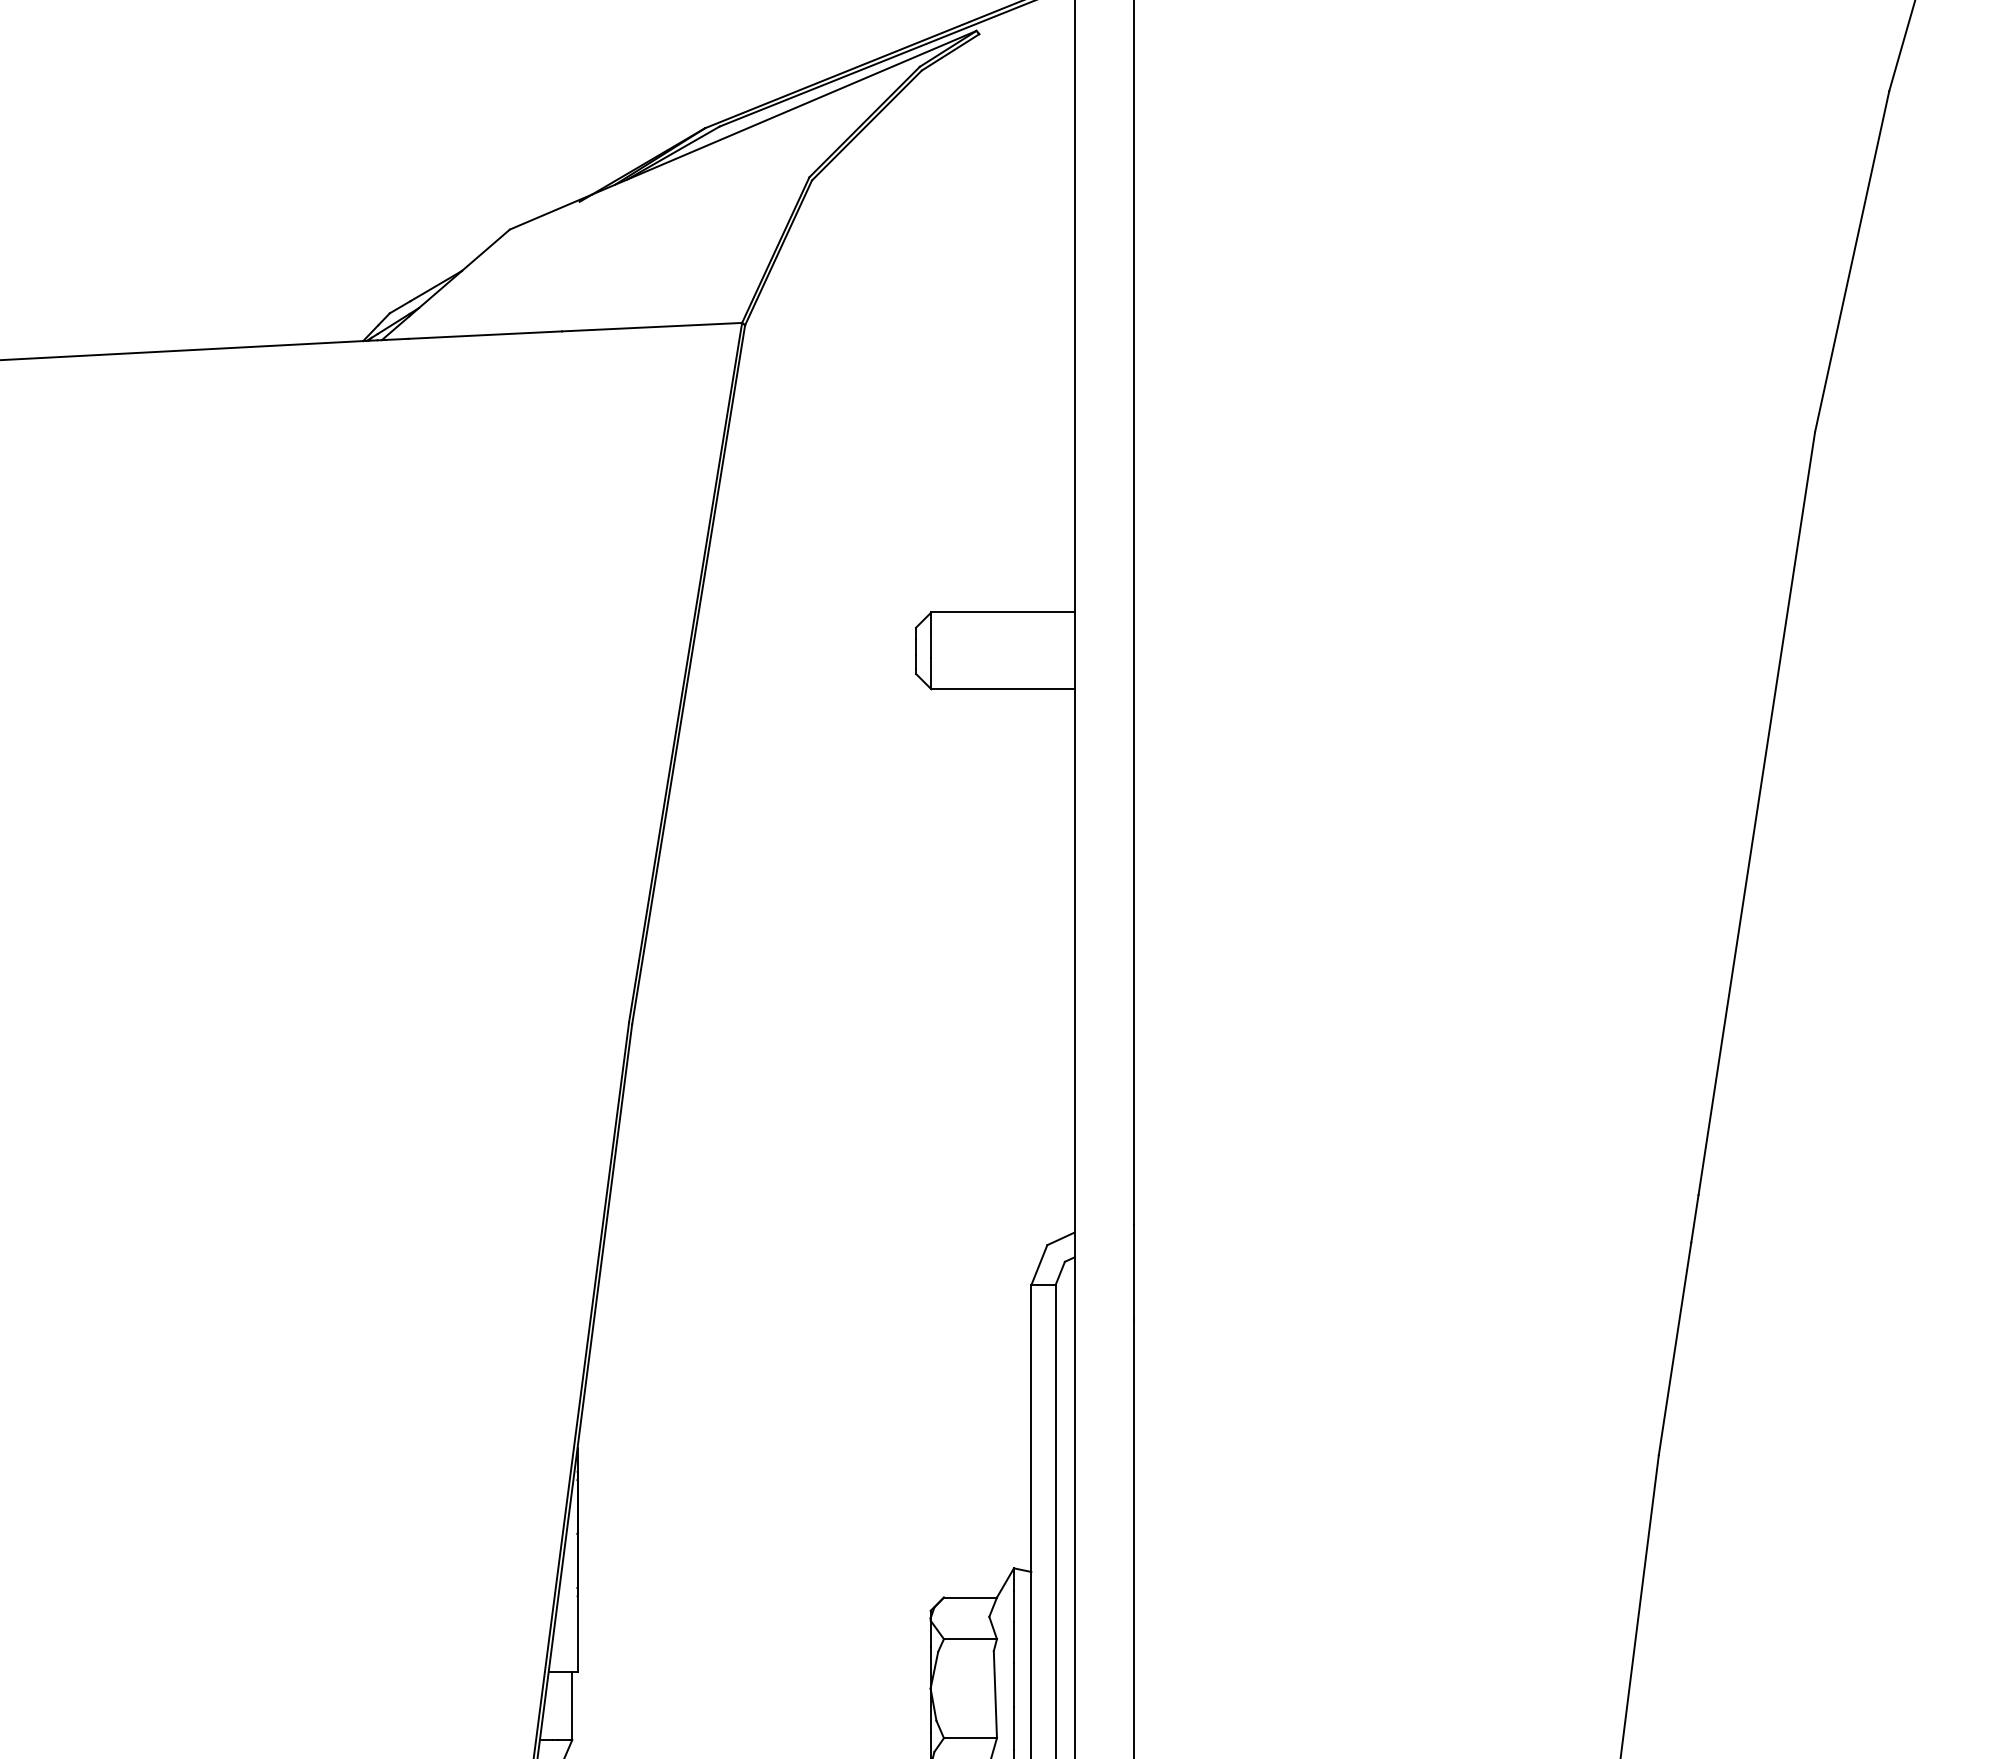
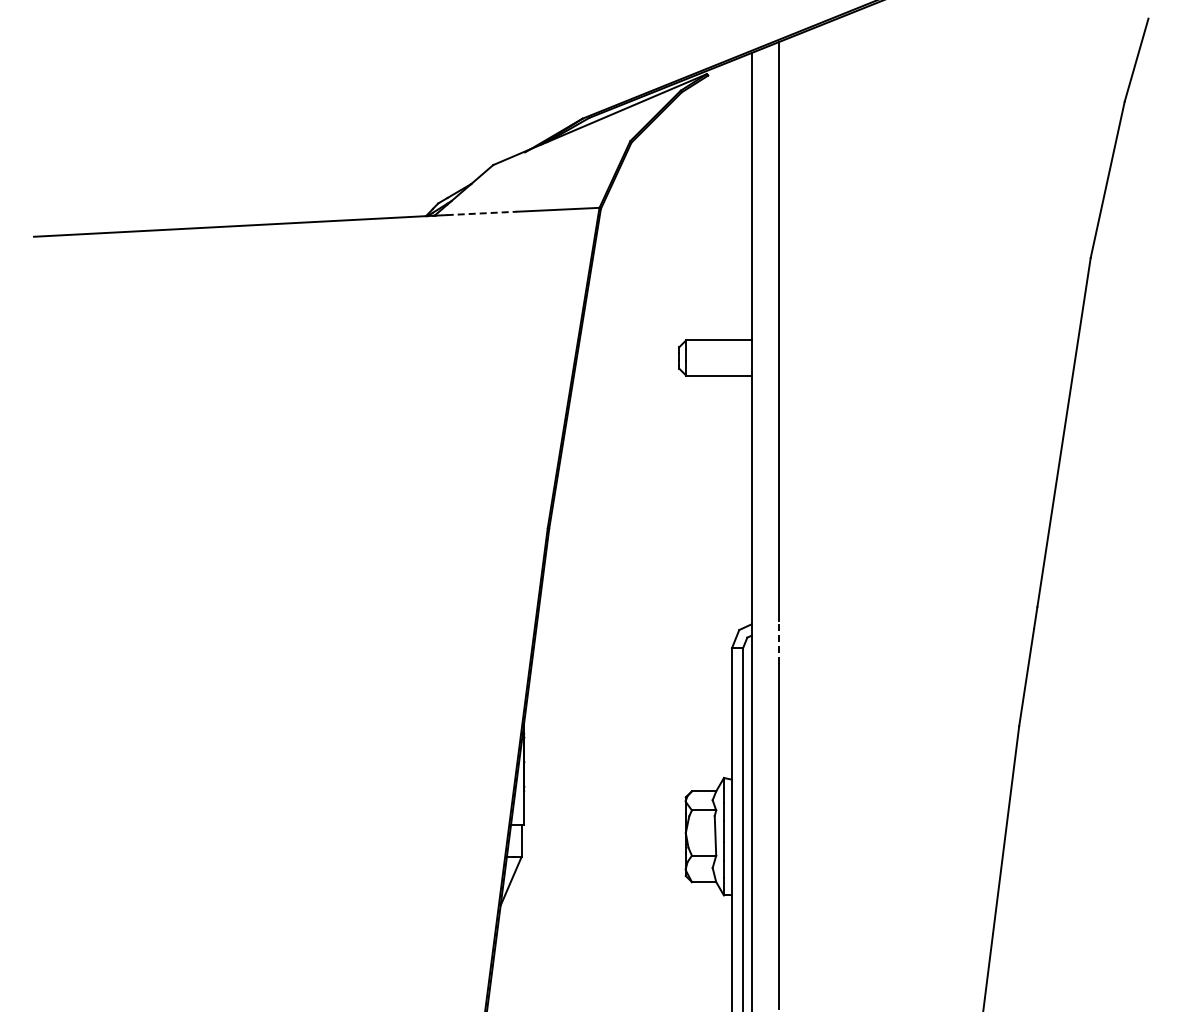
line: (486, 335) -> (482, 213), solid -> dashed
line: (1133, 1272) -> (778, 642), solid -> dashed

